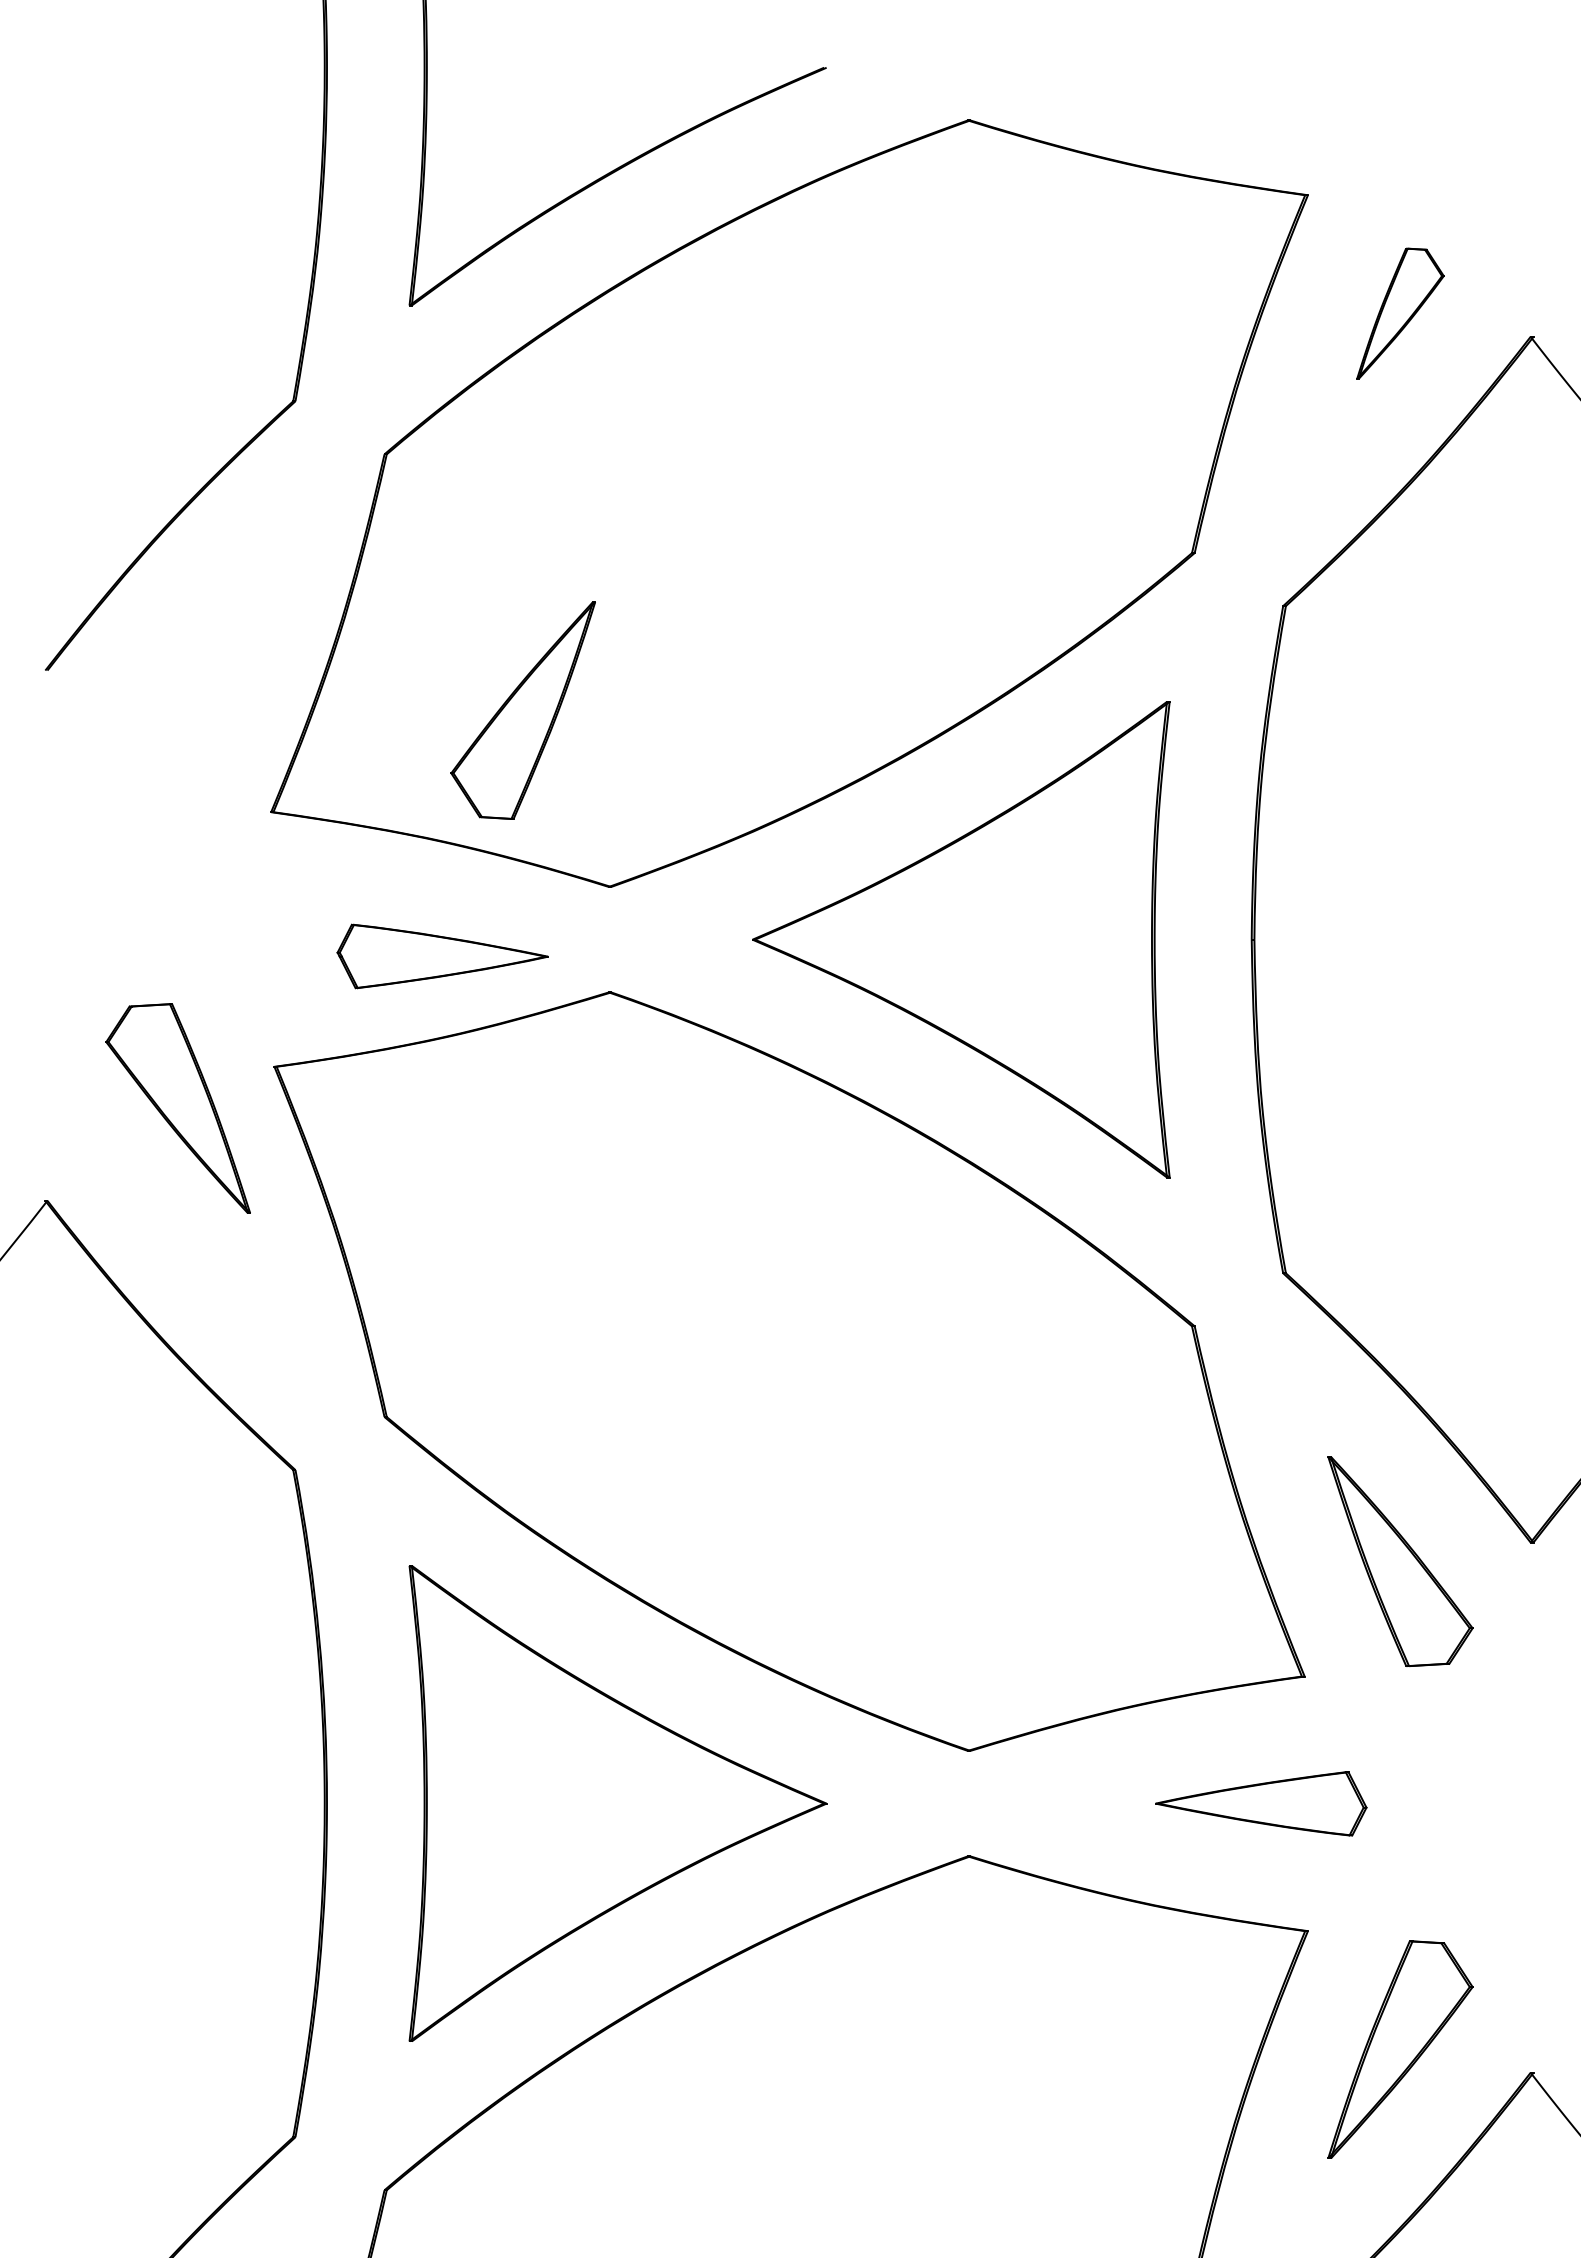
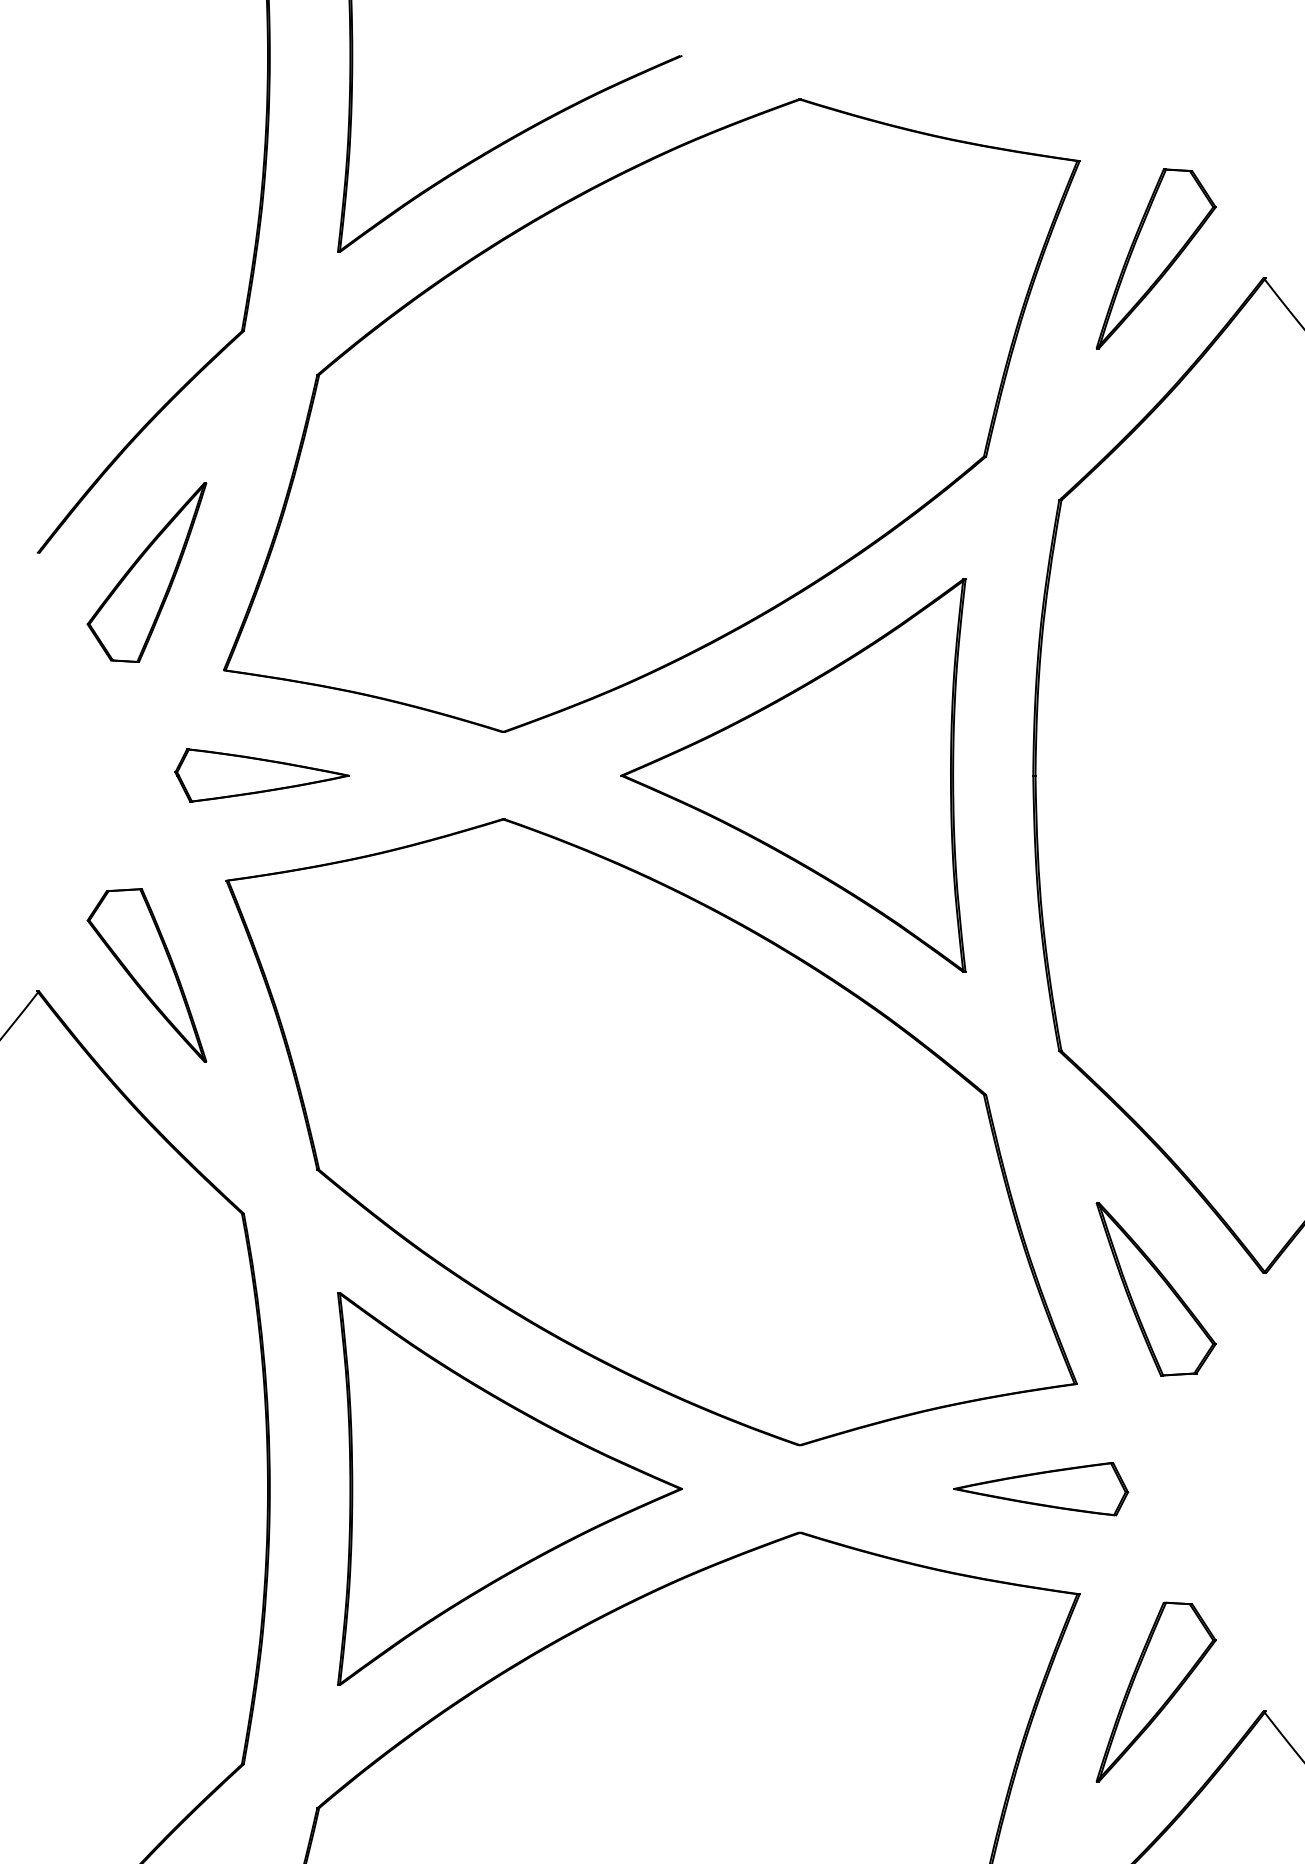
part: (1400, 313) -> (1156, 258), size x1.67
part: (522, 710) -> (146, 572), moved
part: (442, 956) -> (261, 775), moved
part: (177, 1108) -> (146, 975), moved

